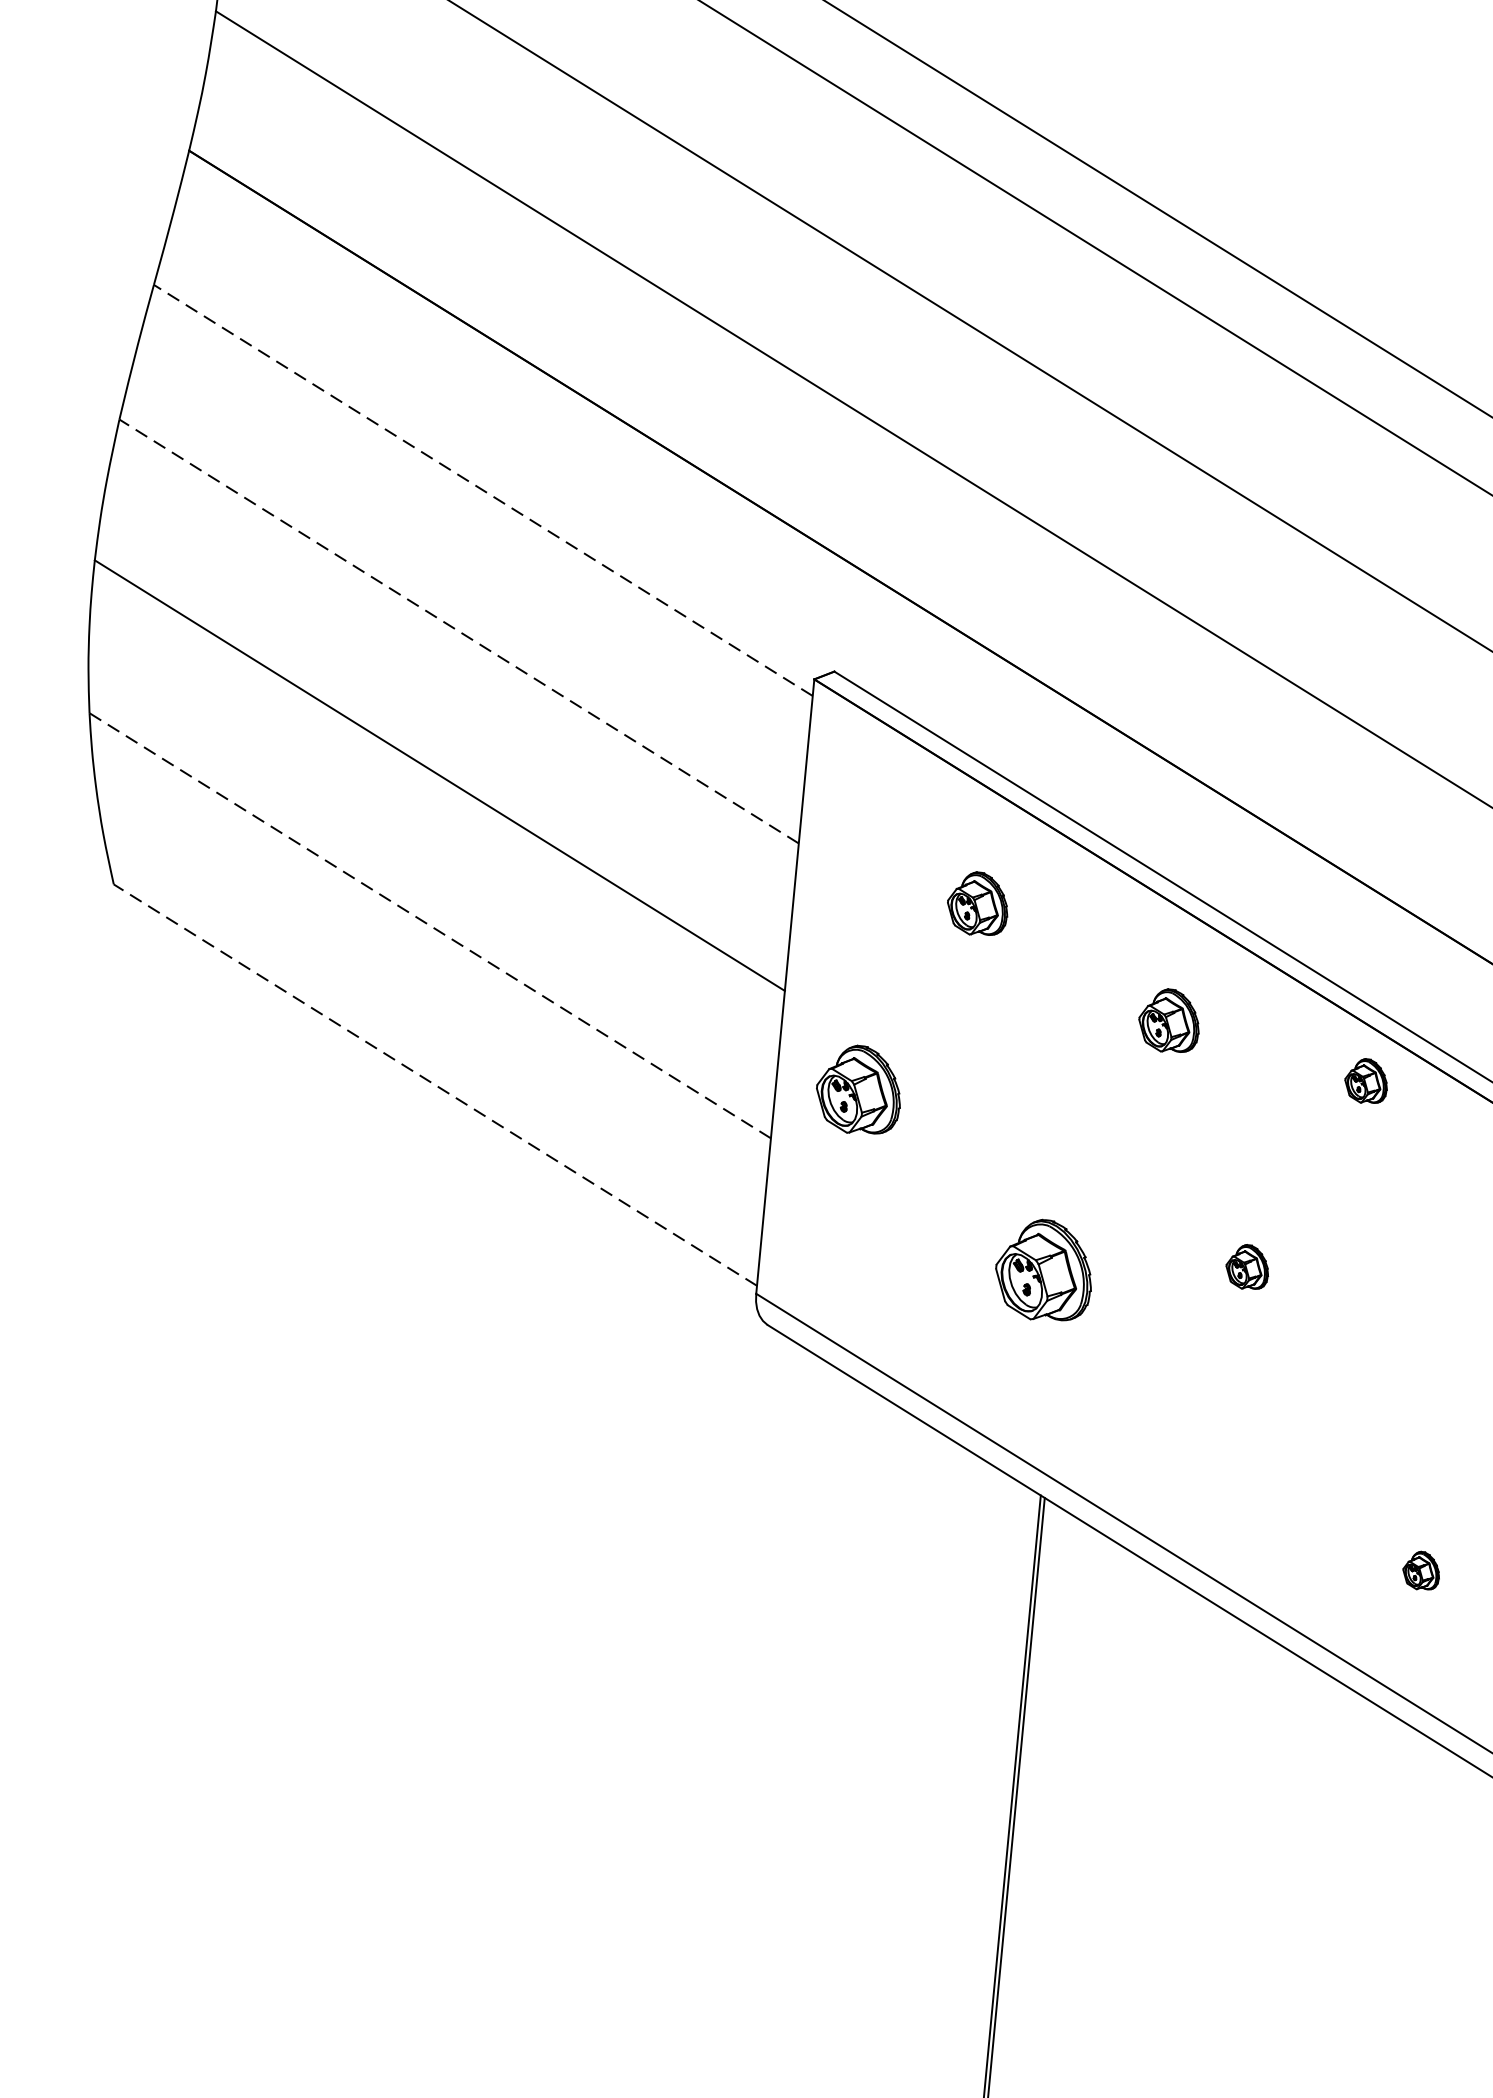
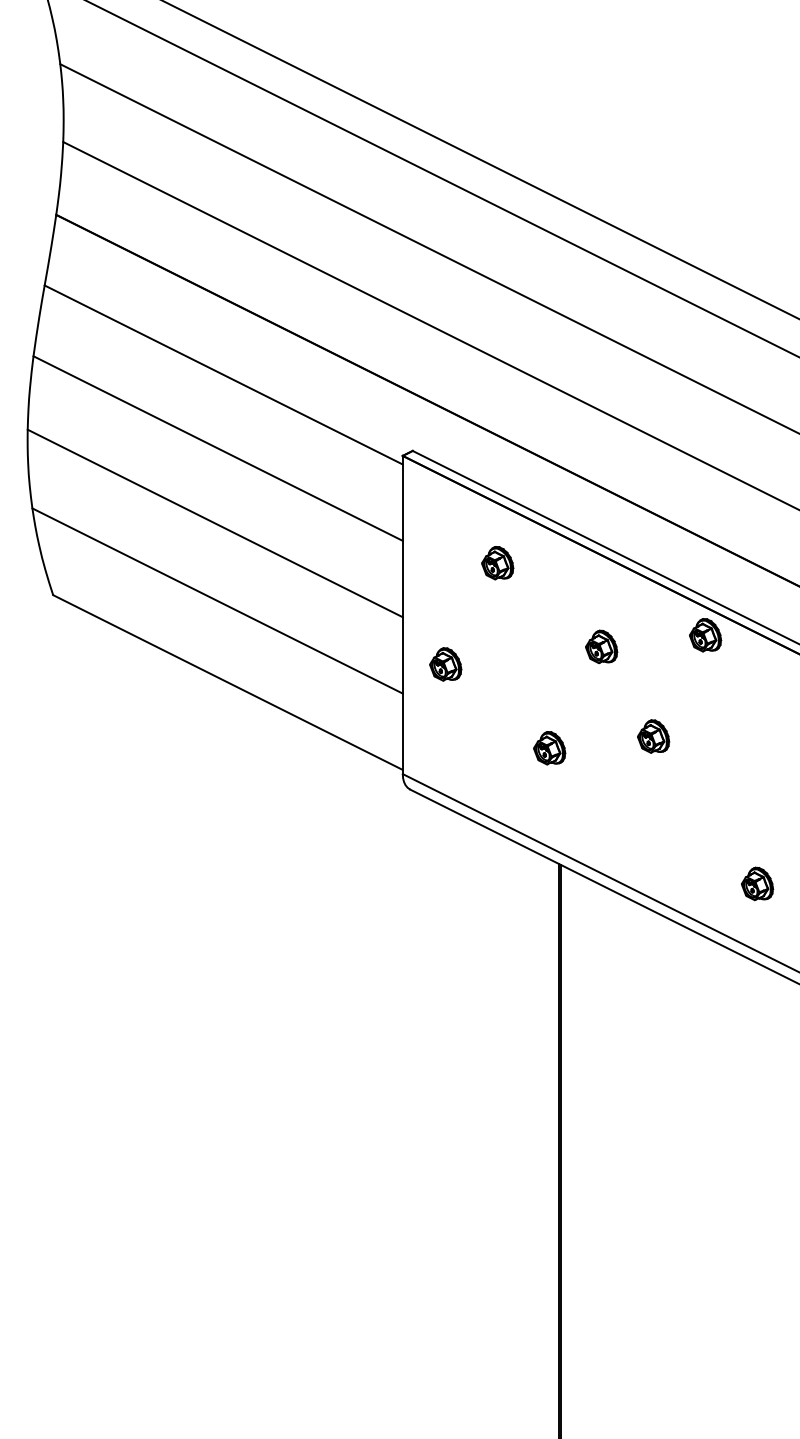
line: (482, 489) -> (223, 374), dashed -> solid
line: (457, 631) -> (217, 448), dashed -> solid
line: (430, 924) -> (217, 600), dashed -> solid
part: (1169, 1019) -> (601, 646), moved
part: (1366, 1081) -> (705, 635), size x1.43
line: (434, 1084) -> (227, 682), dashed -> solid
part: (858, 1089) -> (445, 664), size x0.71
part: (1247, 1266) -> (653, 736), size x1.43
part: (1044, 1271) -> (549, 748), size x0.62
part: (1421, 1569) -> (757, 883), size x1.67

